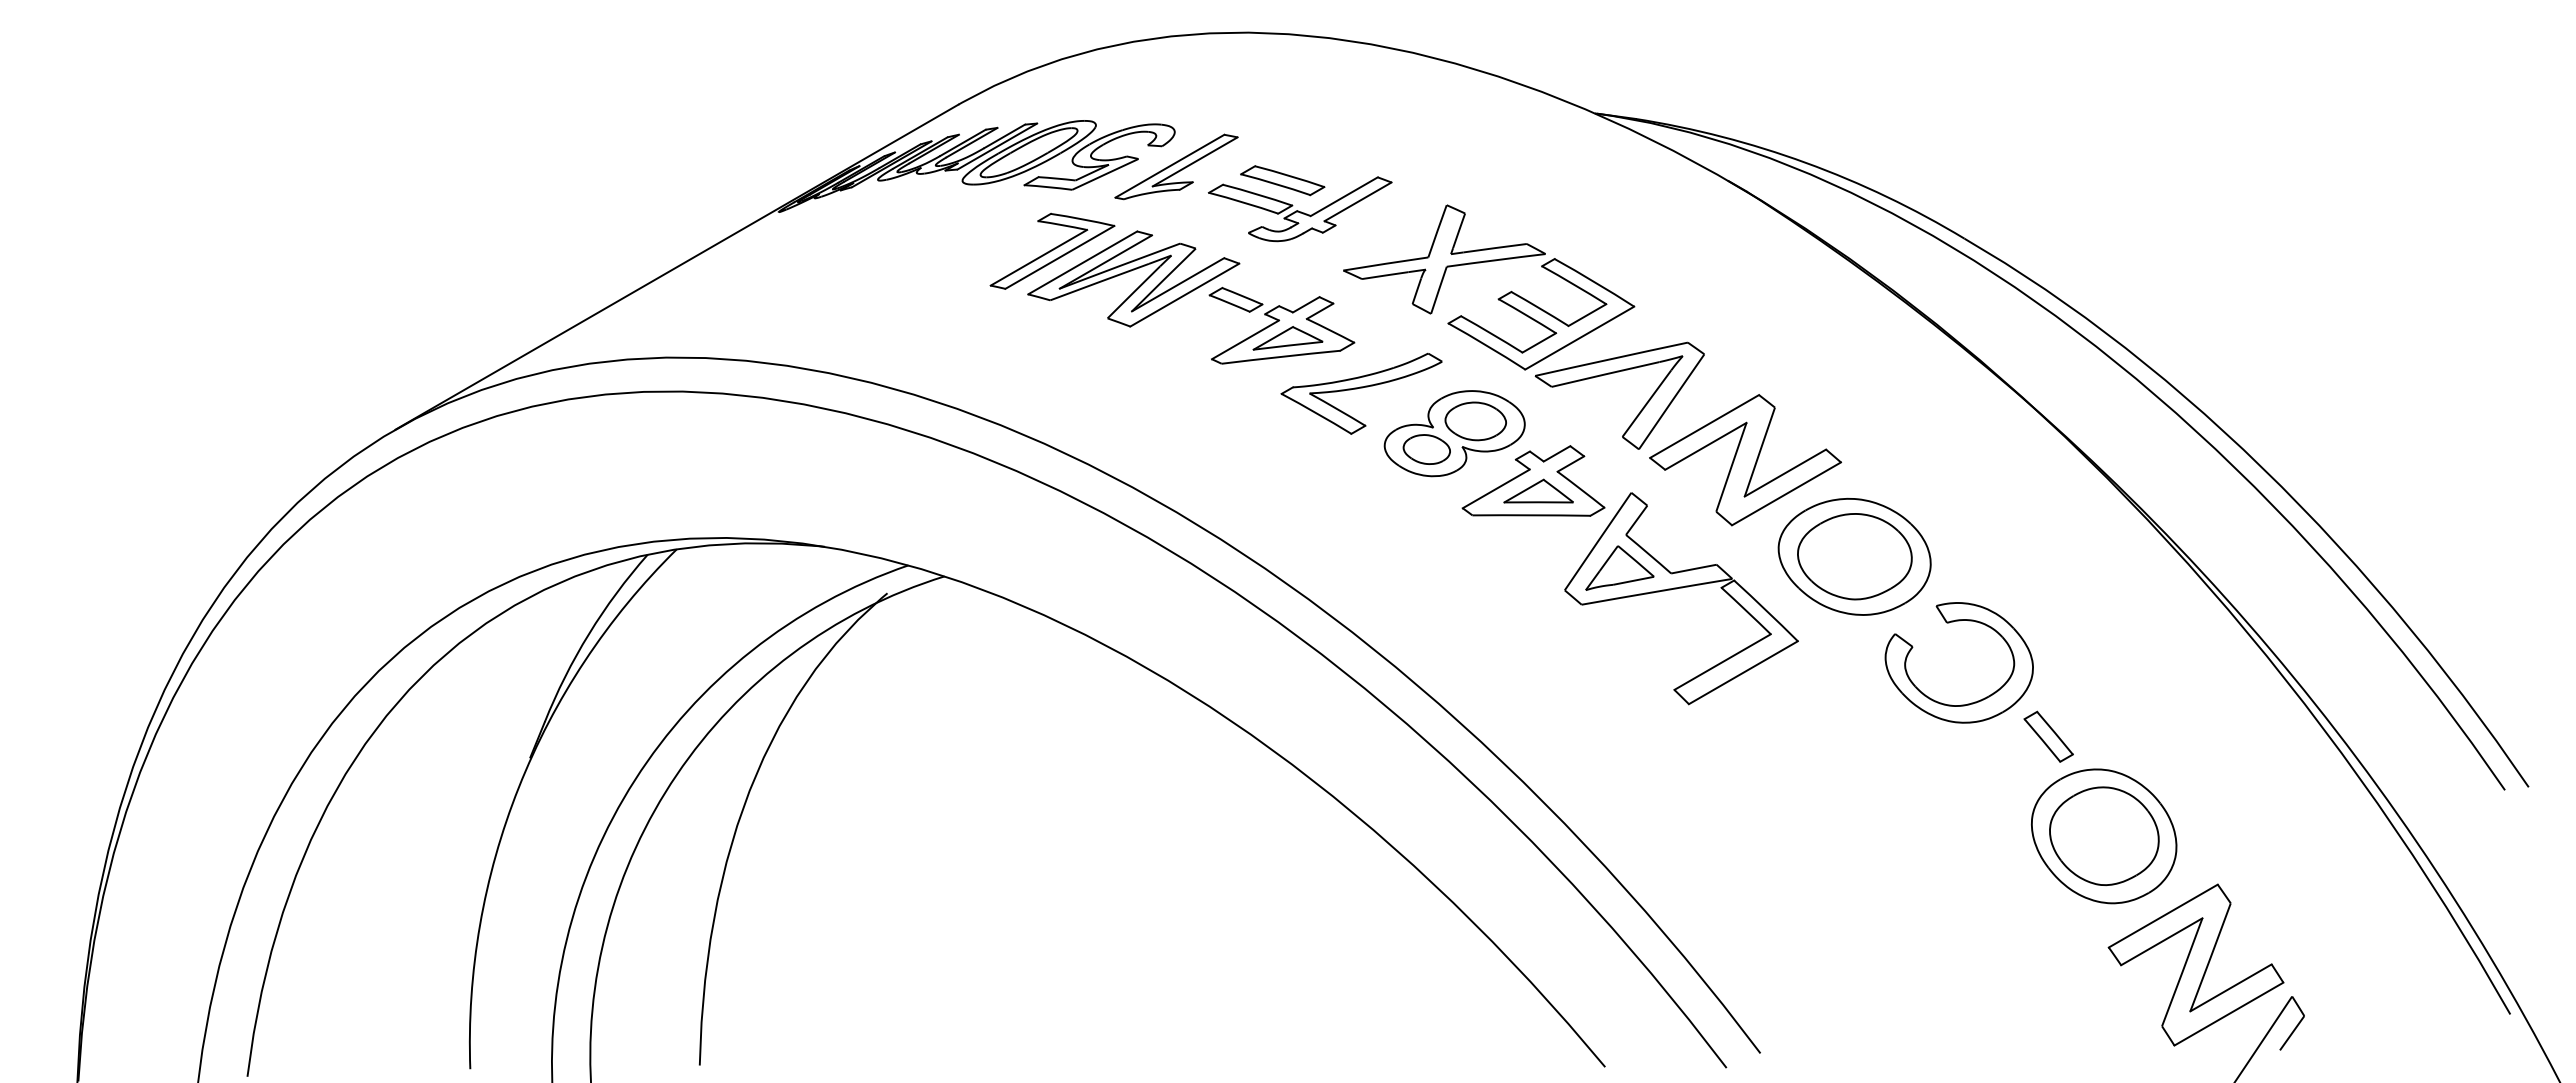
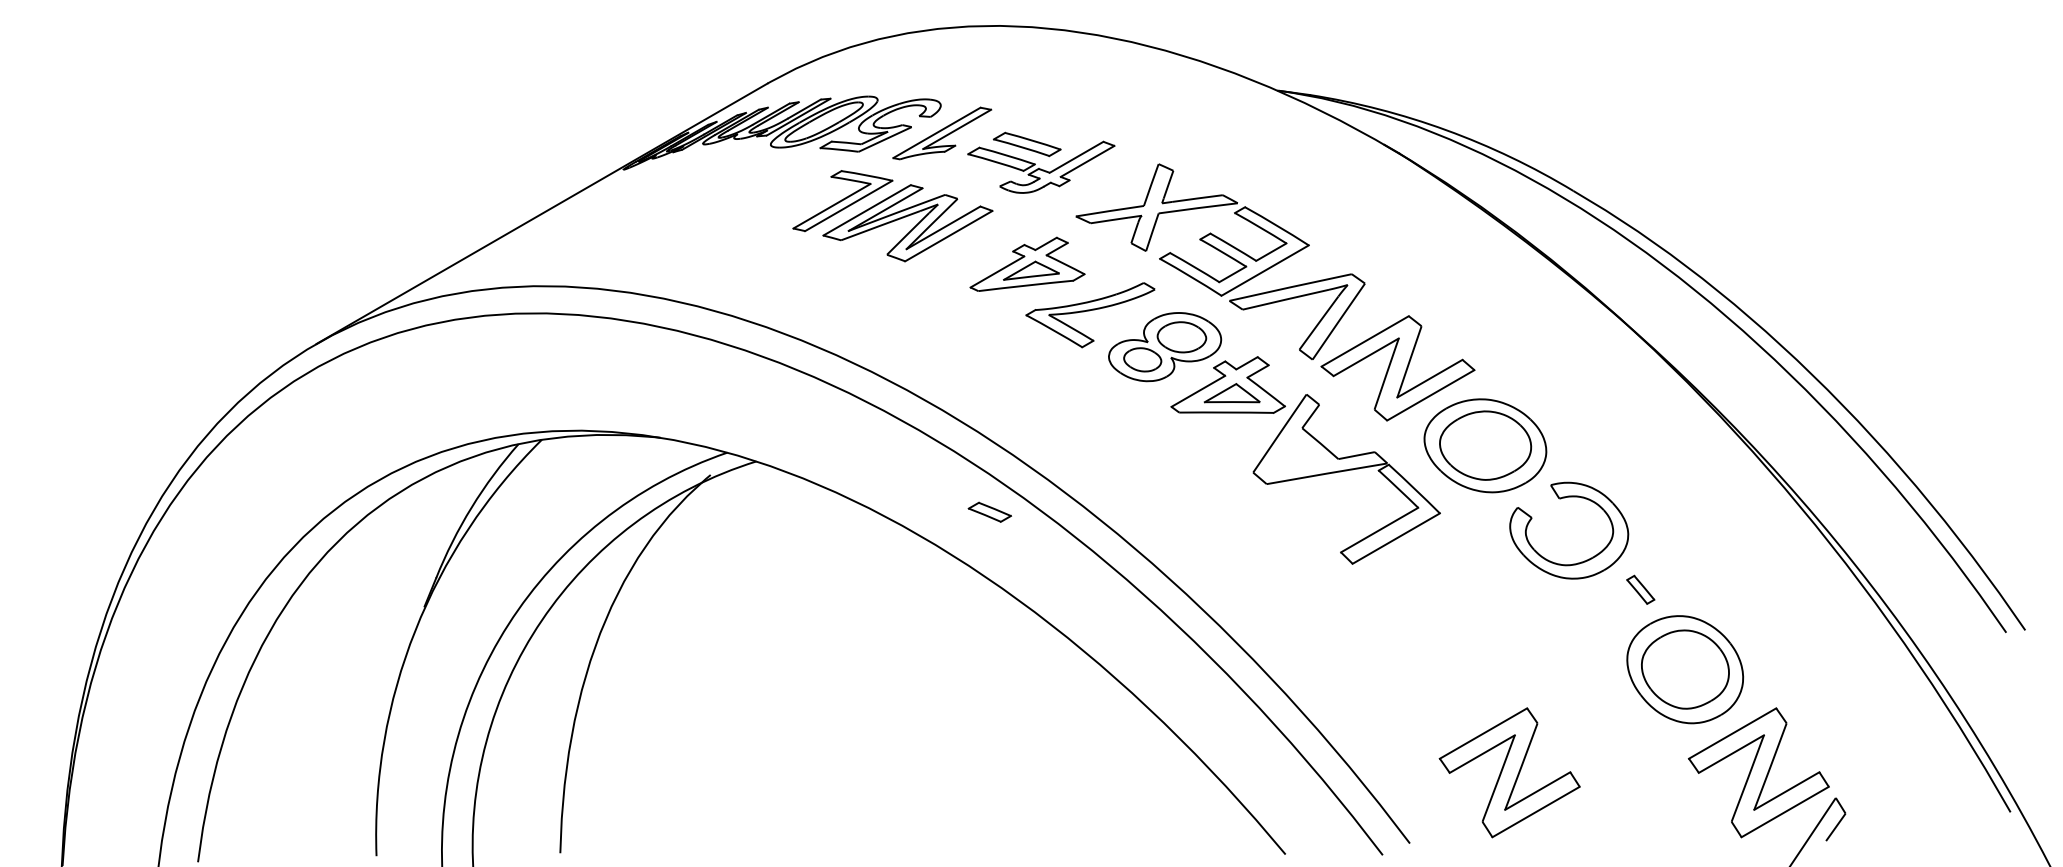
part: (1235, 299) -> (989, 511), moved
part: (1619, 567) -> (1297, 454), removed
part: (2048, 736) -> (1640, 589), size x0.7
part: (1884, 964) -> (1509, 772), added

